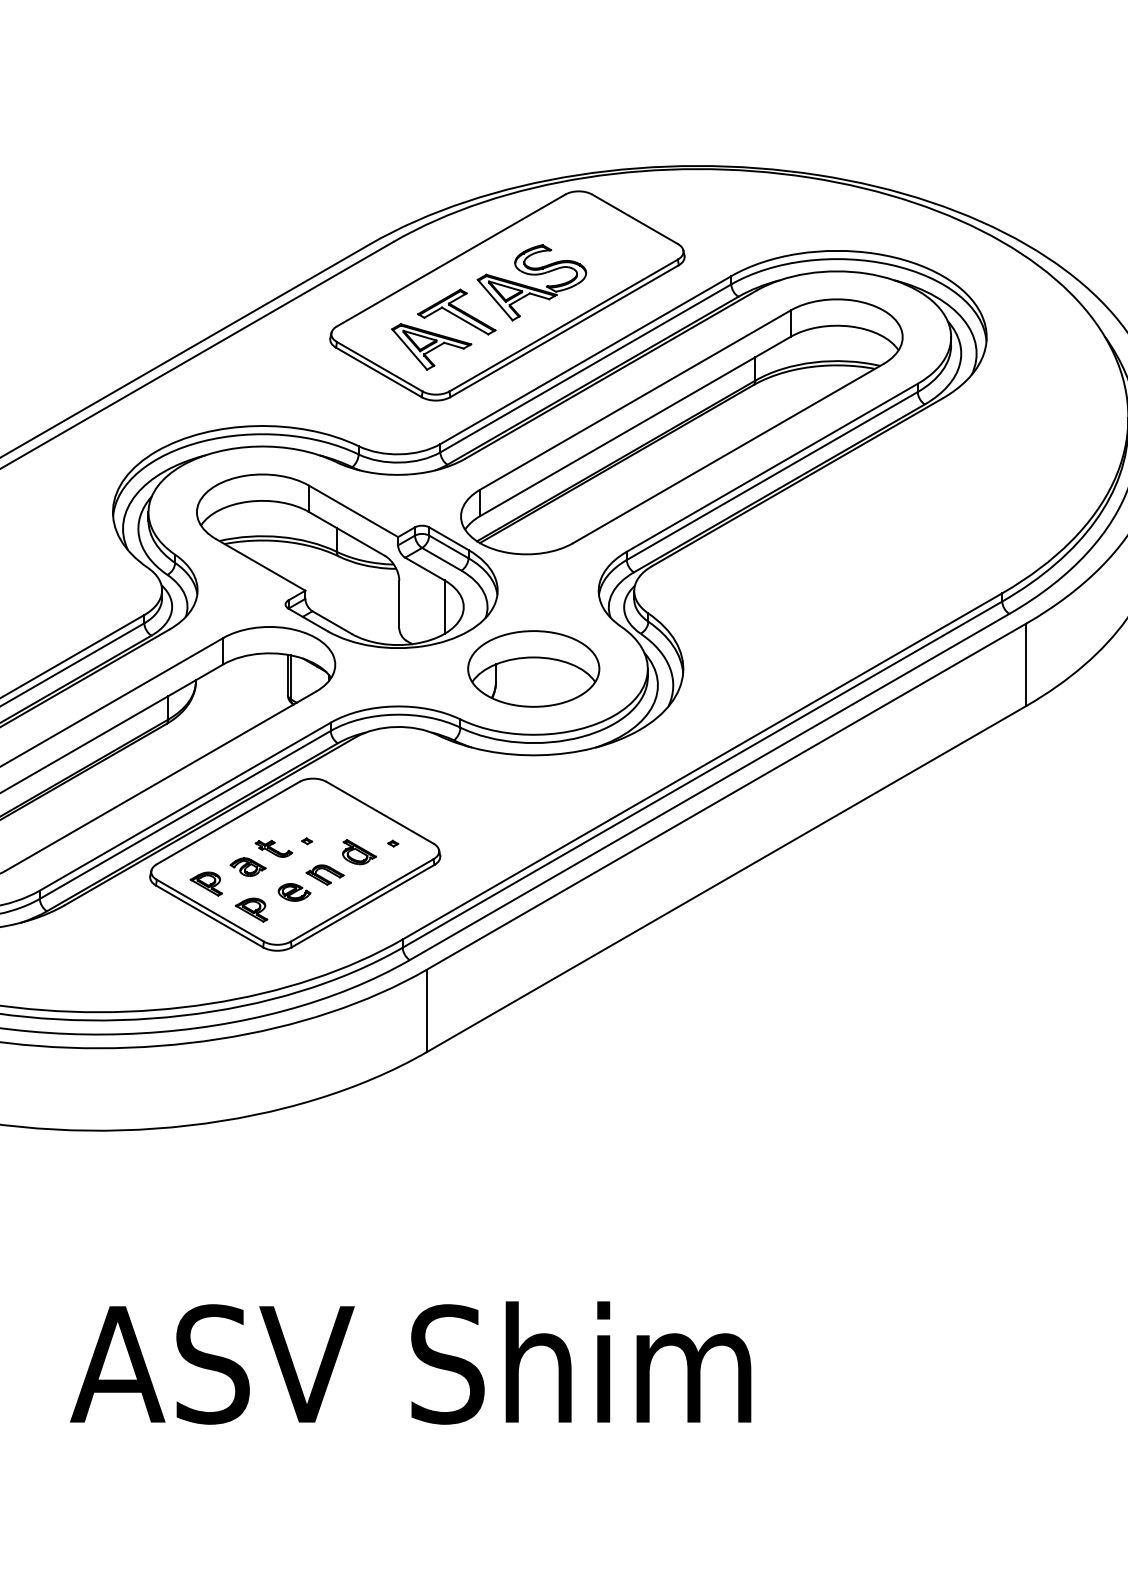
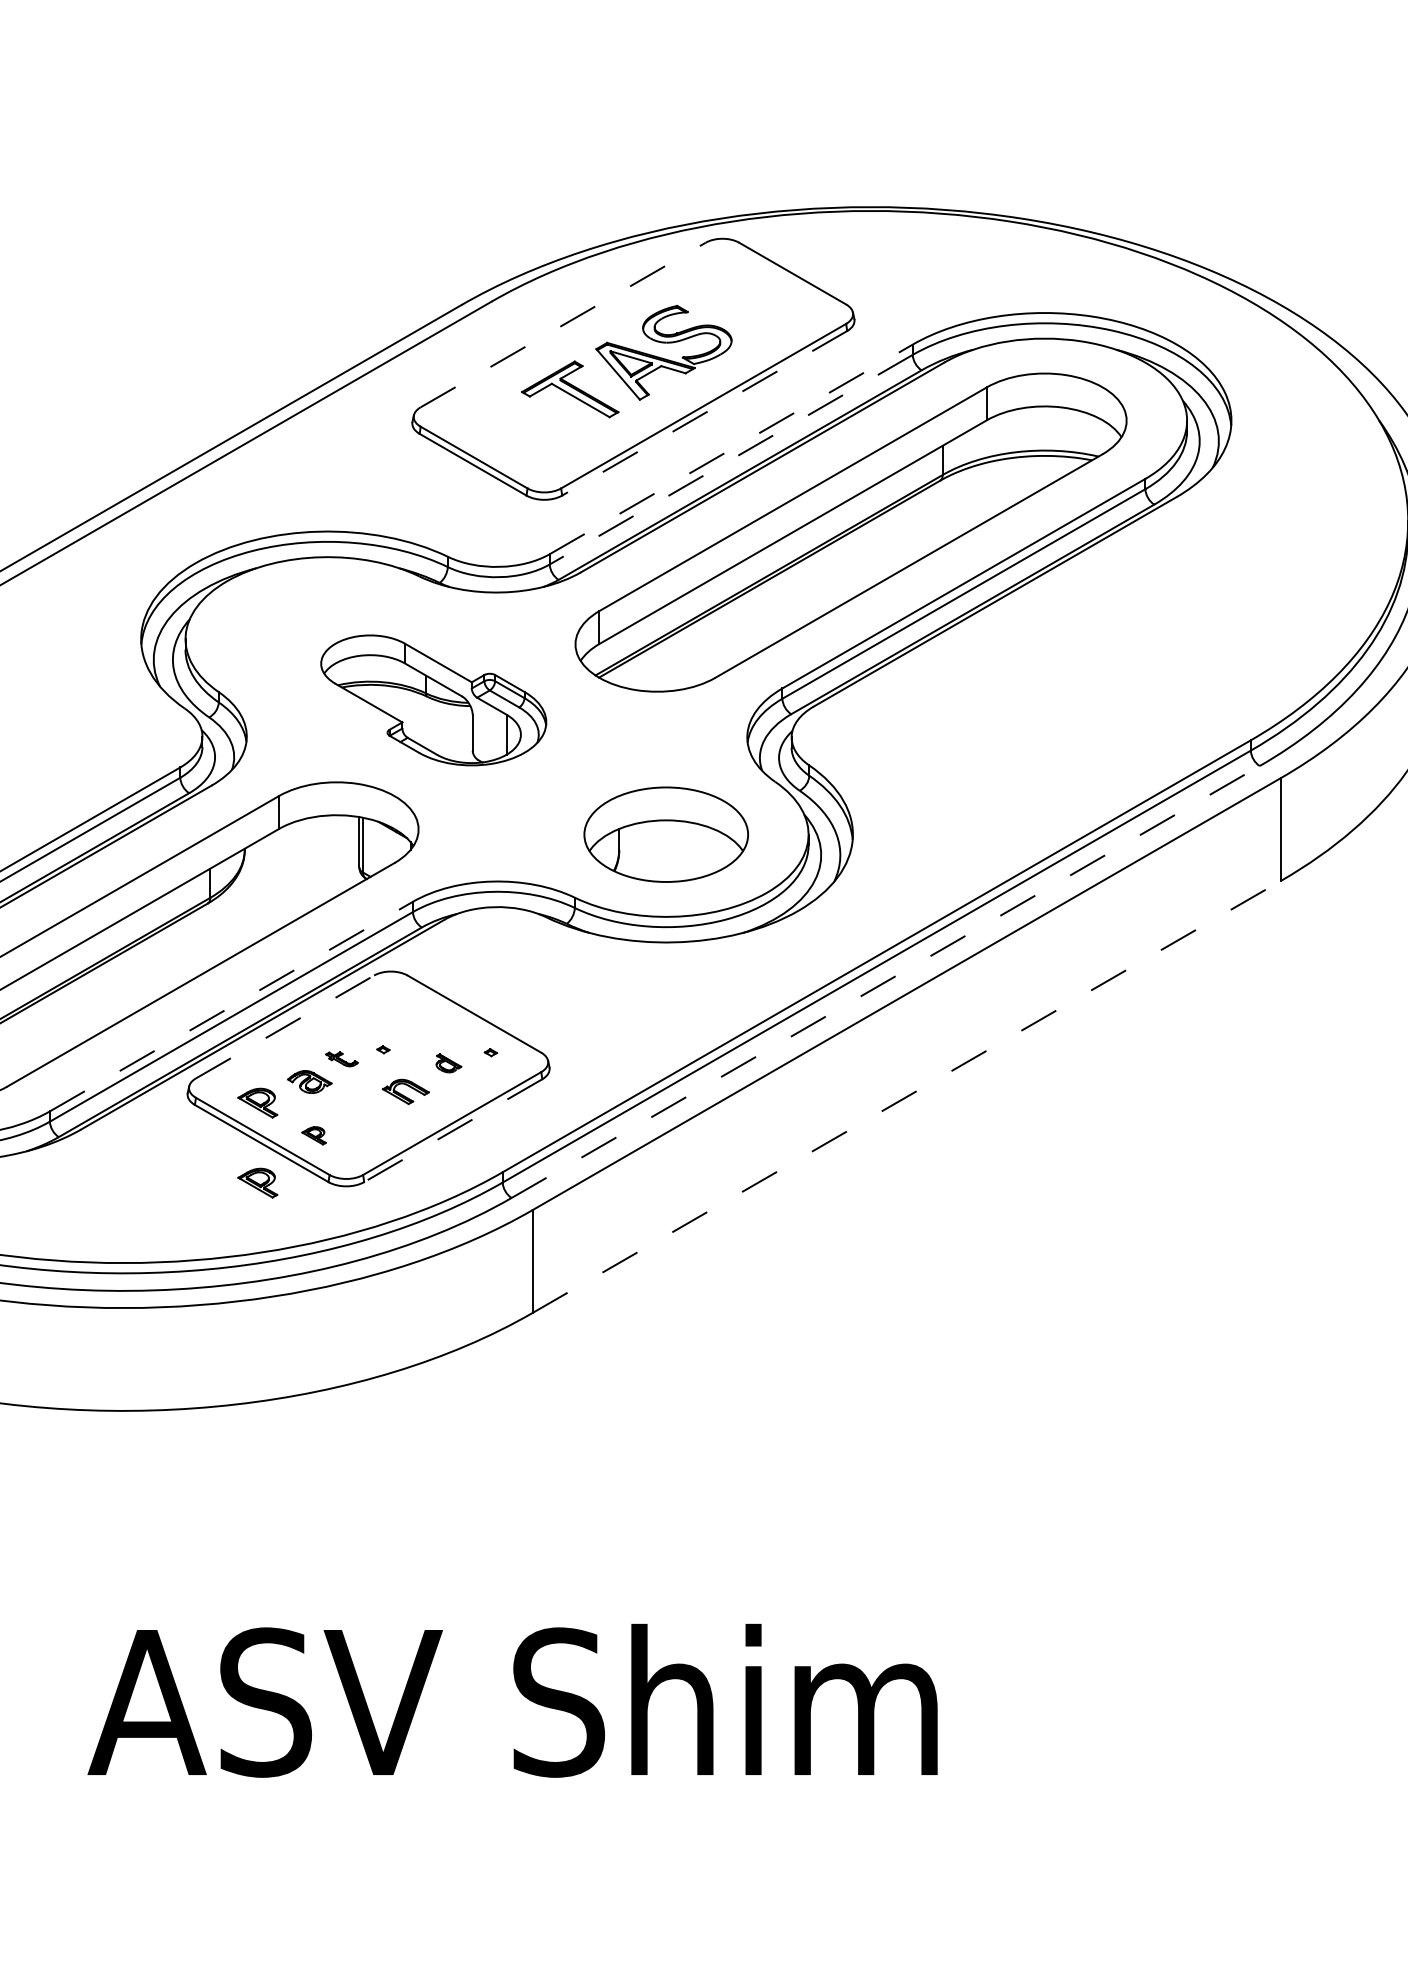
line: (451, 260) -> (563, 325), solid -> dashed
line: (564, 331) -> (704, 413), solid -> dashed
part: (431, 346) -> (538, 432), removed
line: (586, 360) -> (731, 449), solid -> dashed
line: (586, 368) -> (731, 459), solid -> dashed
part: (347, 561) -> (433, 700), size x0.6
line: (709, 787) -> (885, 982), solid -> dashed
line: (185, 806) -> (231, 1006), solid -> dashed
line: (228, 823) -> (285, 1027), solid -> dashed
part: (273, 849) -> (341, 1059), size x0.7
part: (359, 852) -> (448, 1063), size x0.6
line: (726, 878) -> (906, 1096), solid -> dashed
part: (294, 892) -> (367, 1113), removed
line: (363, 906) -> (453, 1130), solid -> dashed
part: (251, 910) -> (313, 1135), size x0.6
part: (206, 947) -> (257, 1182), added

